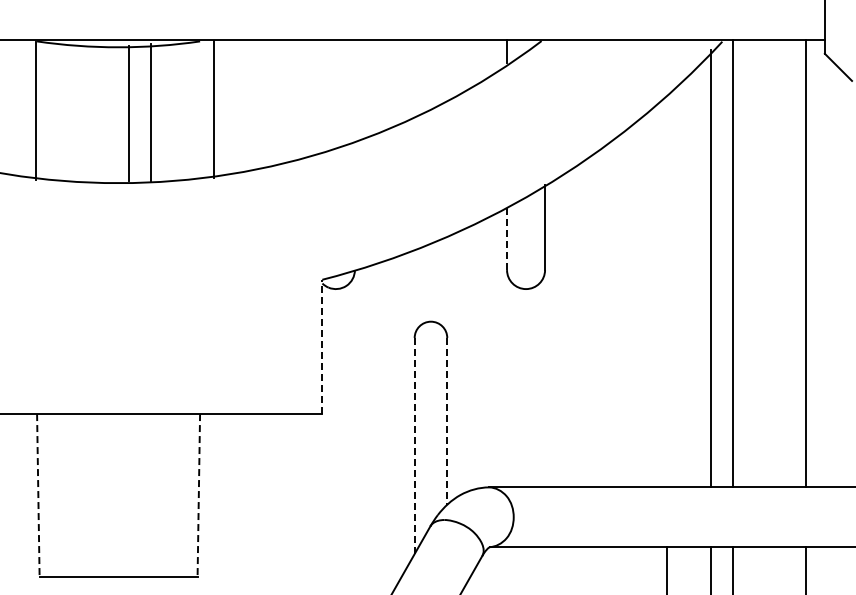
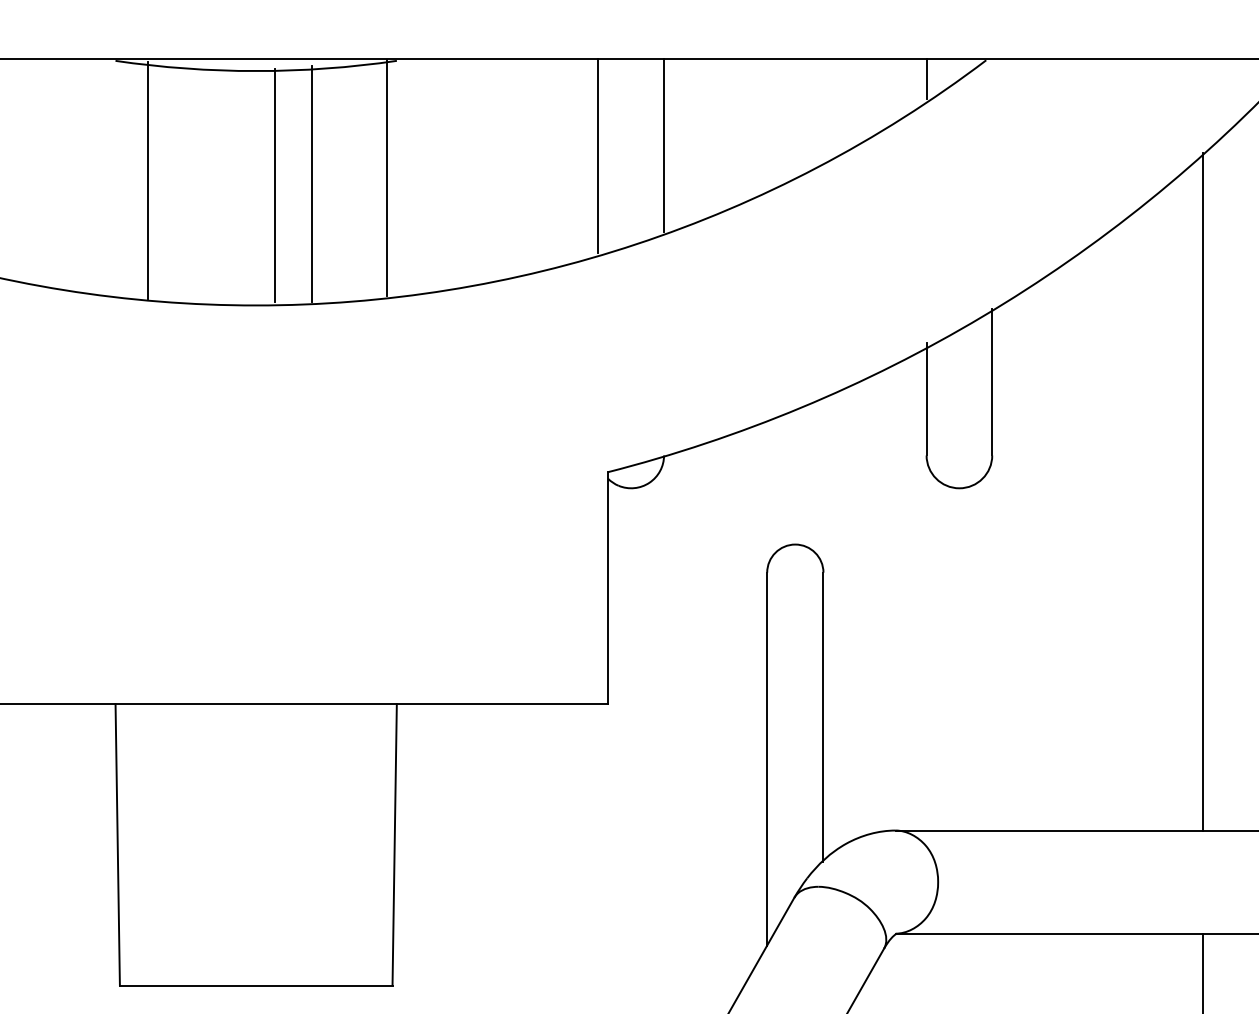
line: (354, 90) -> (663, 145), added
line: (316, 96) -> (597, 155), added
line: (213, 108) -> (387, 176), moved
line: (36, 110) -> (149, 180), moved
line: (507, 237) -> (927, 399), dashed -> solid
line: (667, 290) -> (1203, 490), added
line: (322, 346) -> (608, 587), dashed -> solid
line: (447, 421) -> (823, 716), dashed -> solid
line: (414, 445) -> (766, 758), dashed -> solid
line: (38, 495) -> (117, 844), dashed -> solid
line: (198, 495) -> (394, 844), dashed -> solid

